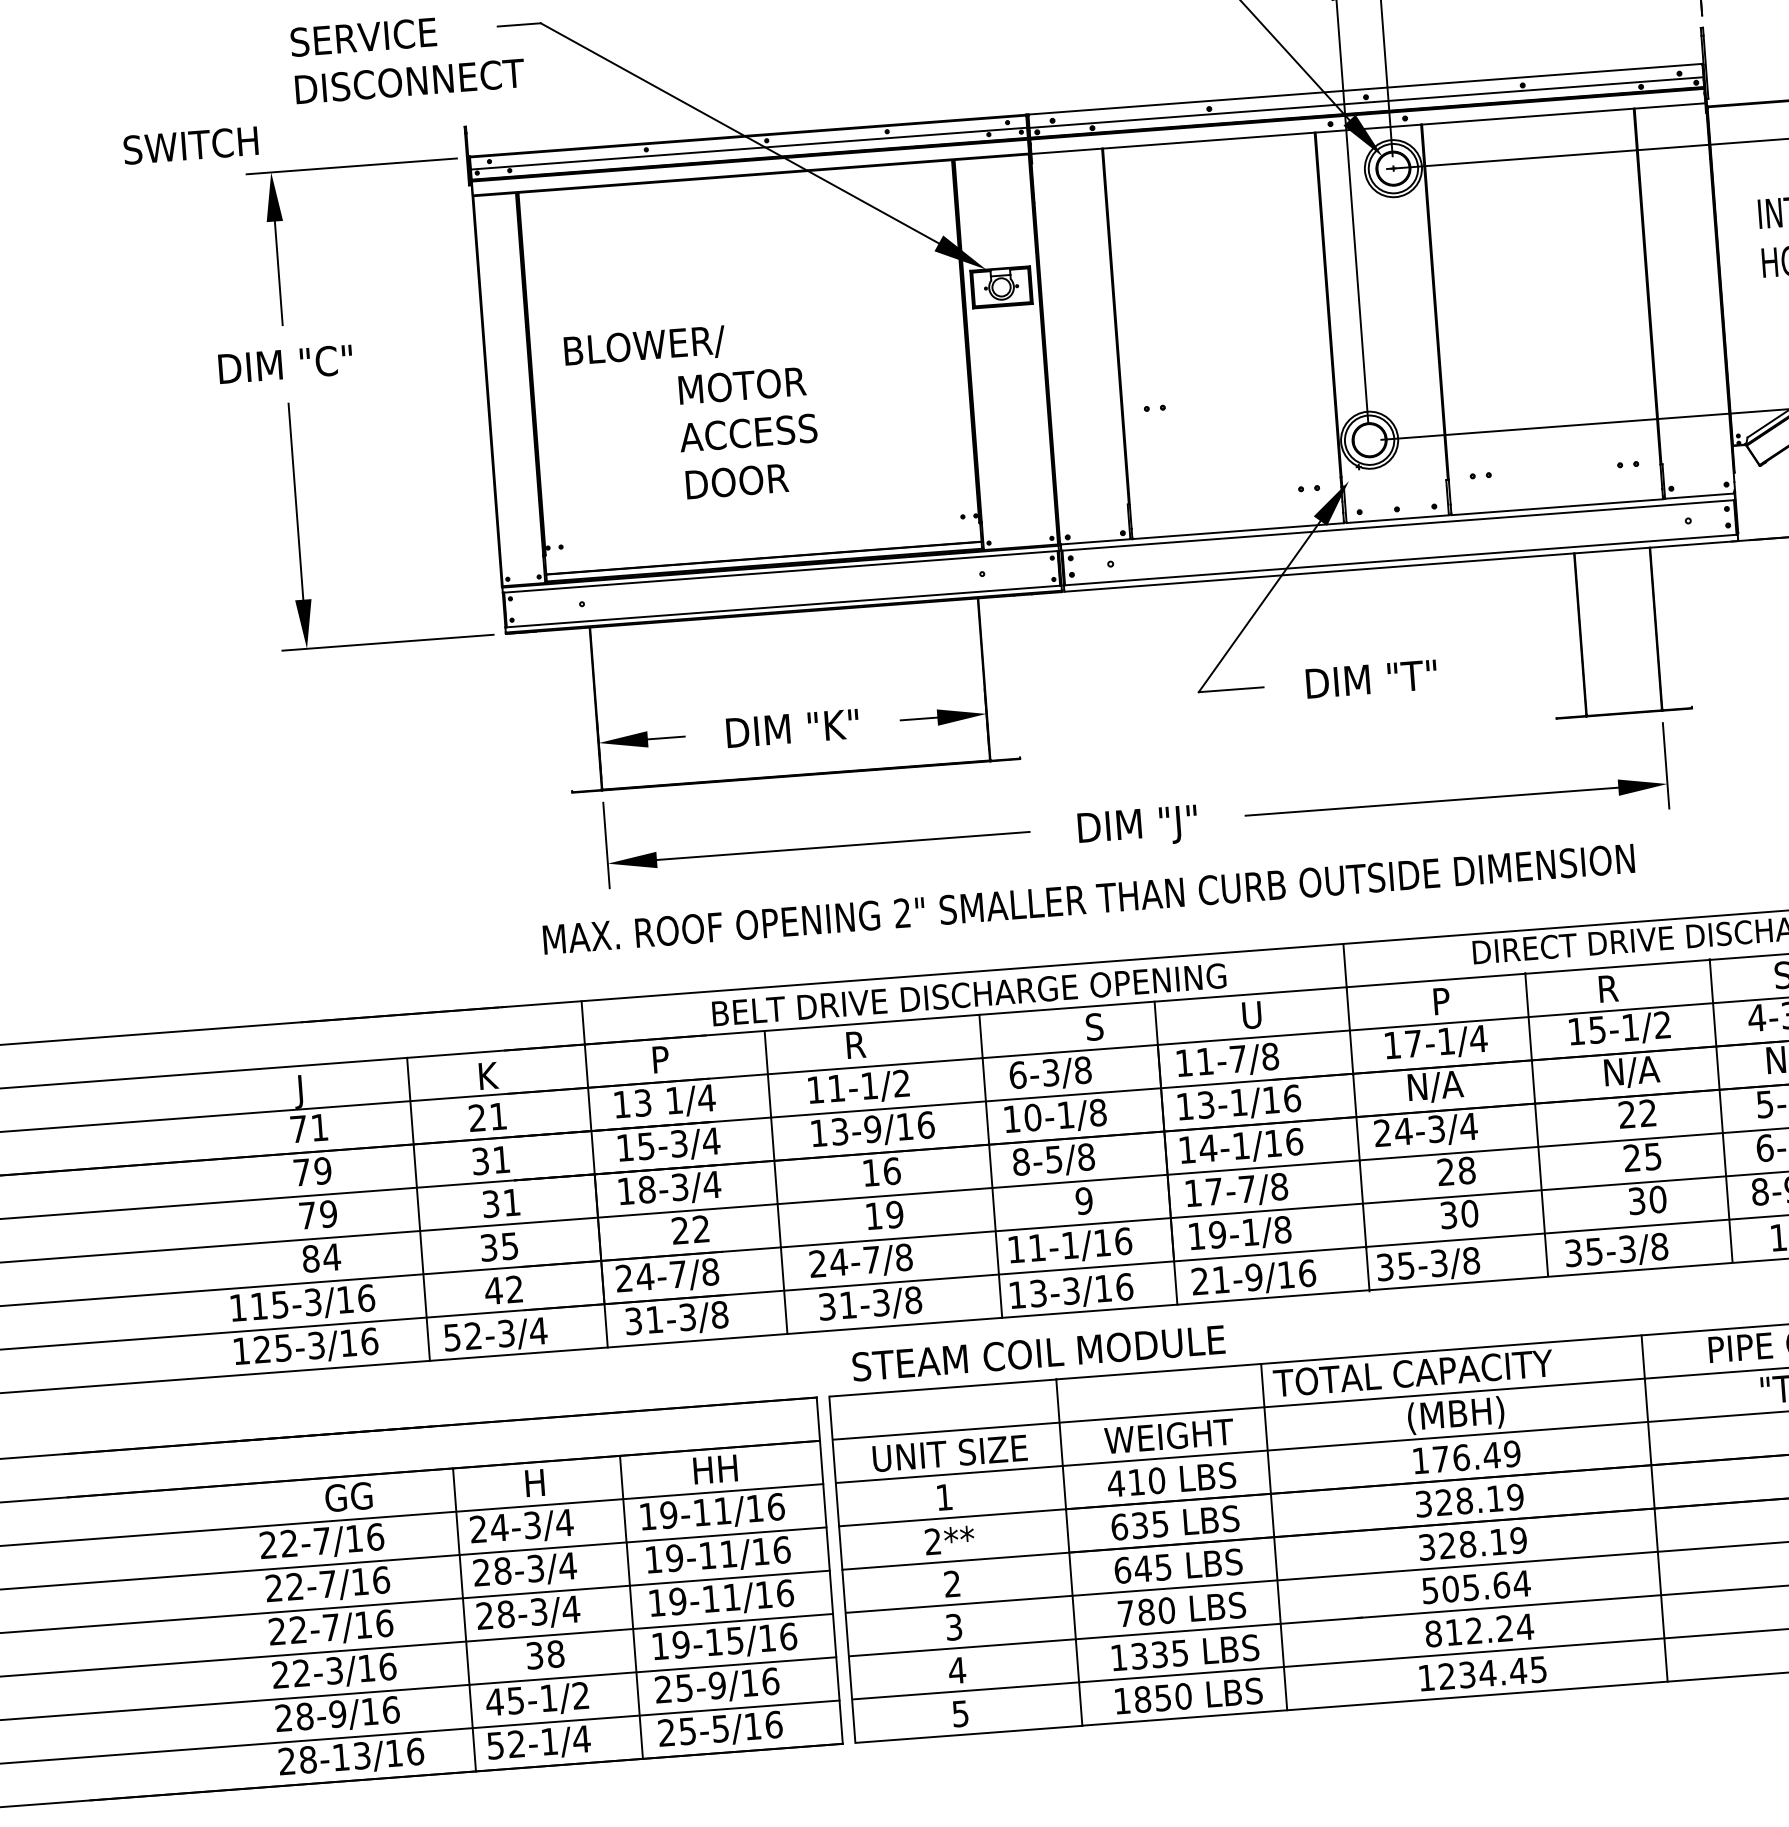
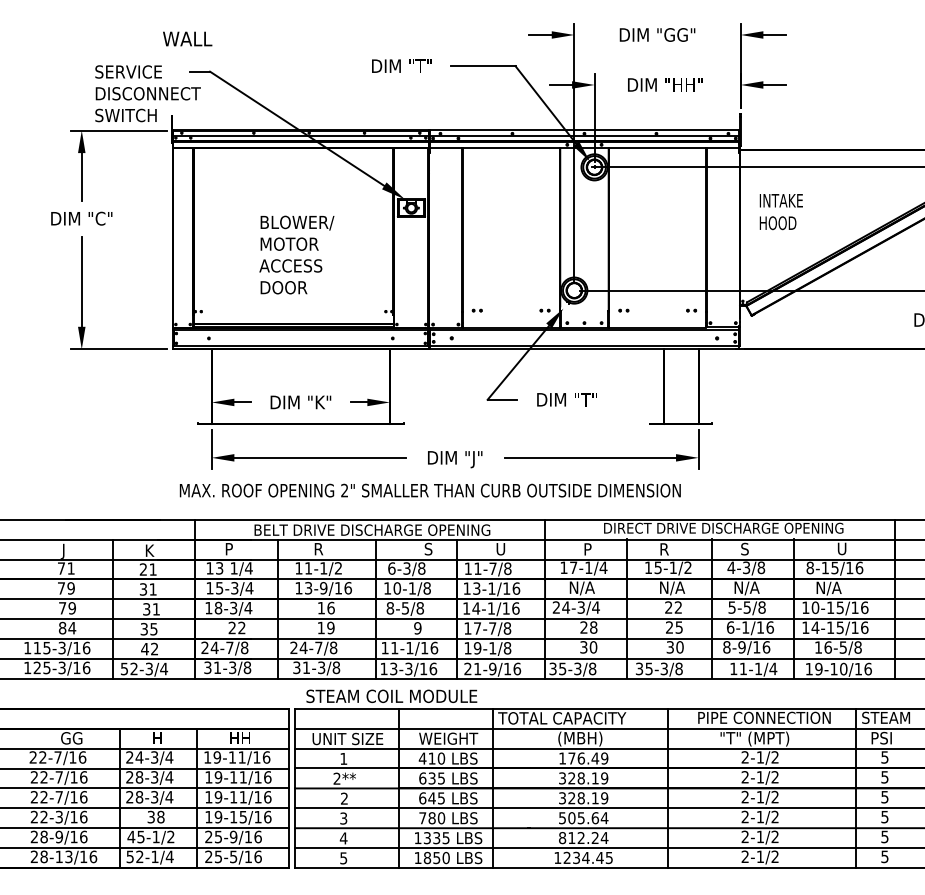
text: (189, 145) -> (125, 115), moved
text: (644, 345) -> (297, 222), moved
part: (1153, 408) -> (476, 310), moved

